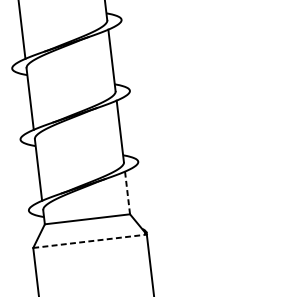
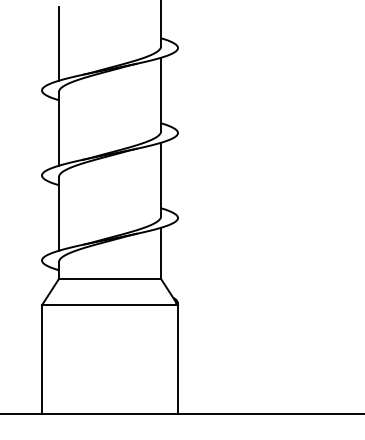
line: (127, 193) -> (161, 253), dashed -> solid
line: (90, 241) -> (110, 305), dashed -> solid

